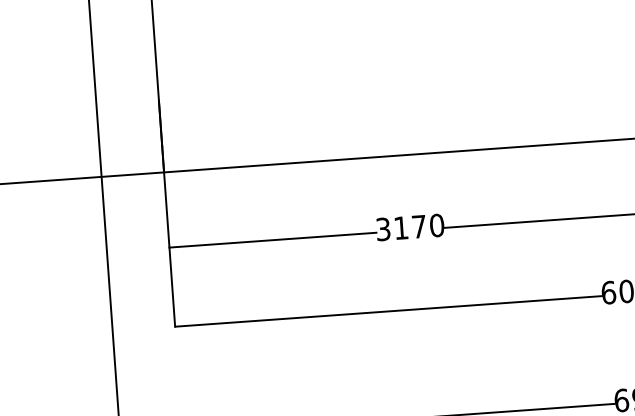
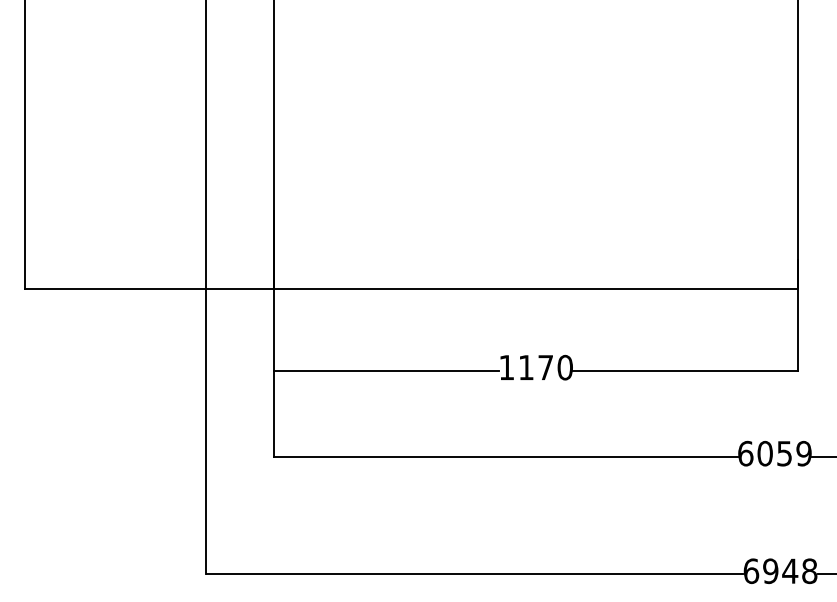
text: (383, 229) -> (506, 367), 3170 -> 1170

